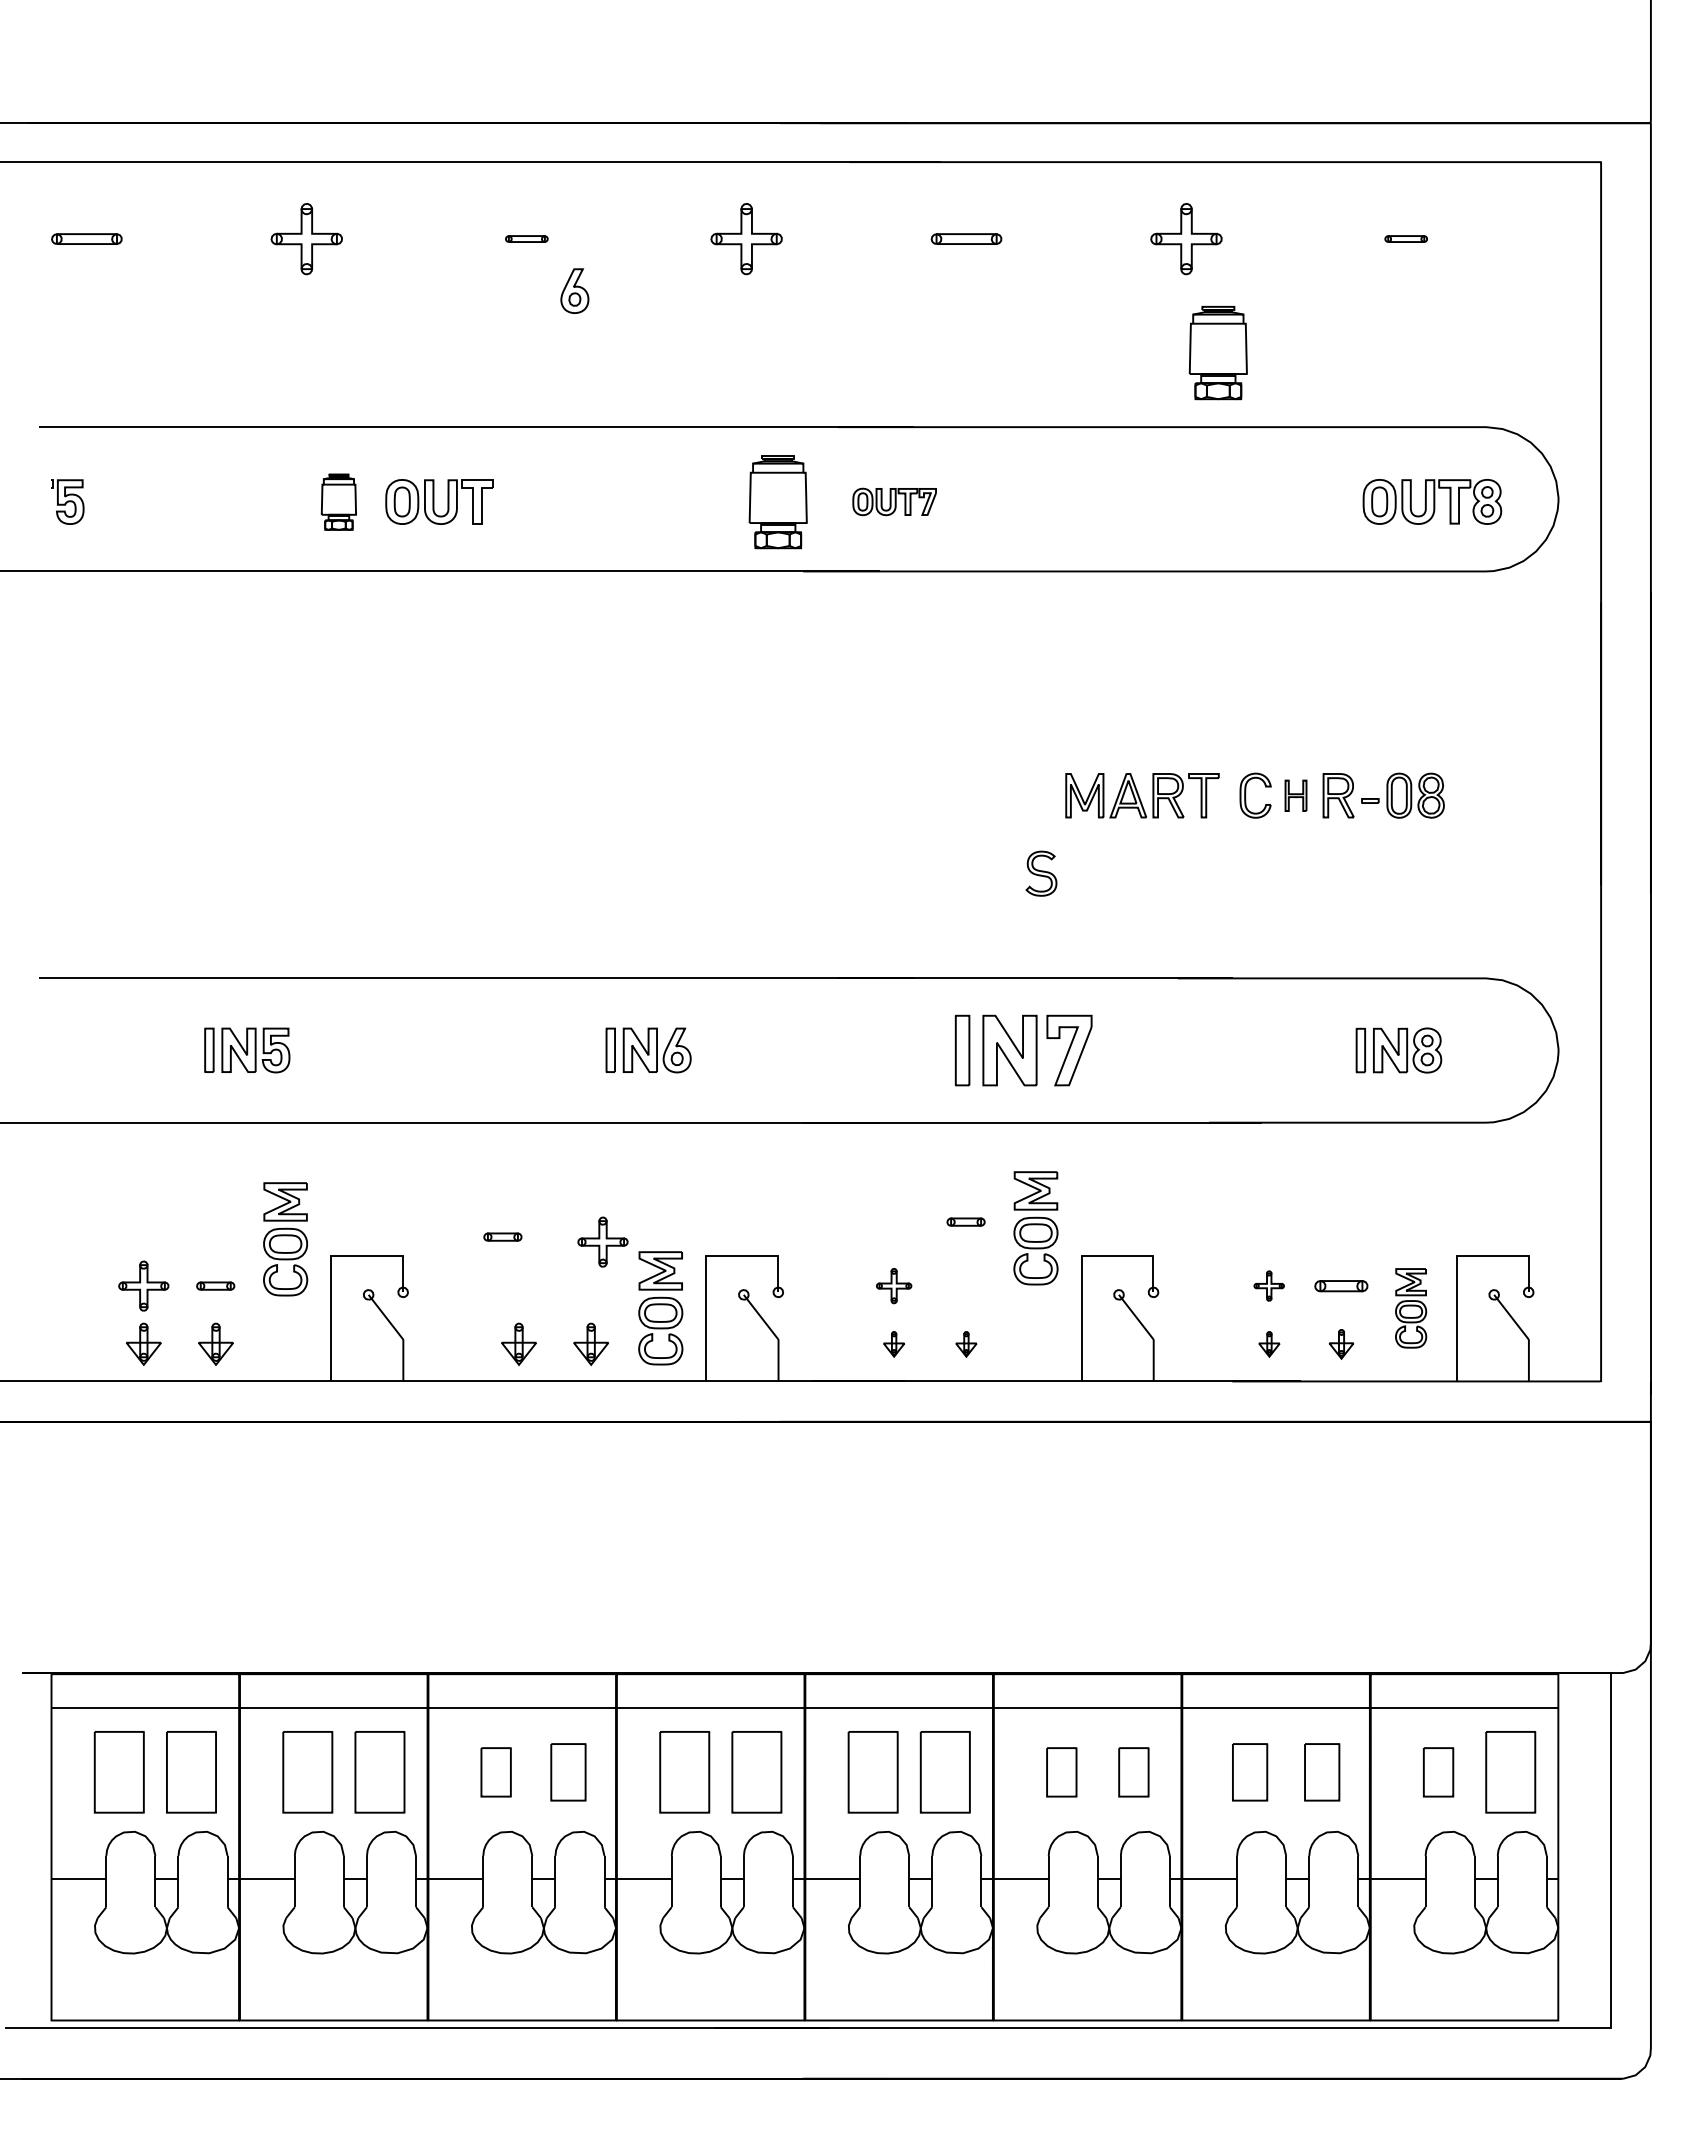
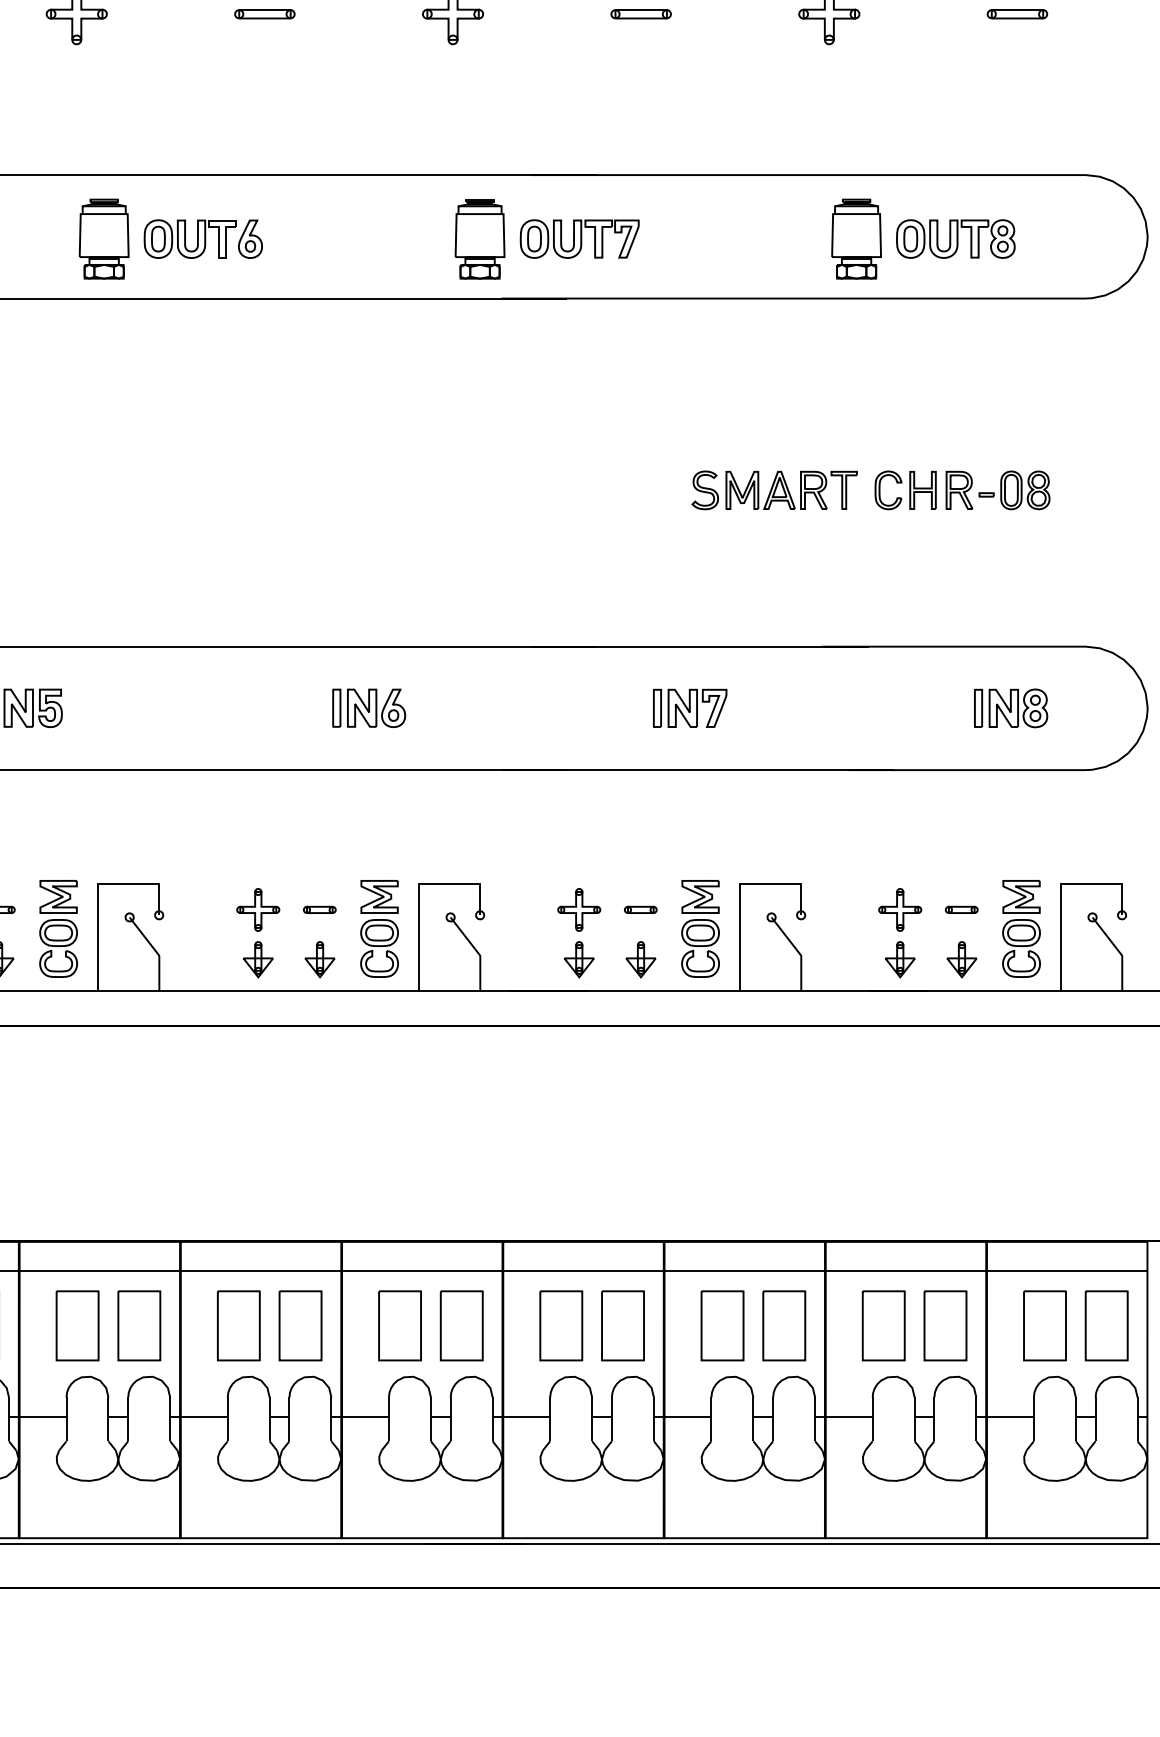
part: (526, 238) -> (264, 13), size x1.67
part: (1405, 238) -> (1016, 13), size x1.67
part: (574, 290) -> (250, 238), moved
part: (1217, 353) -> (855, 239), moved
part: (894, 501) -> (579, 238), size x1.67
part: (1432, 501) -> (955, 238), moved
part: (338, 502) -> (103, 239), size x1.67
part: (1295, 795) -> (922, 490), size x1.43
part: (1041, 873) -> (705, 490), moved
part: (1023, 1050) -> (689, 708), size x0.62
part: (965, 1221) -> (640, 909), moved
part: (1035, 1228) -> (700, 929), moved
part: (502, 1236) -> (319, 909), moved
part: (285, 1239) -> (58, 929), moved
part: (602, 1241) -> (257, 909), moved
part: (893, 1285) -> (578, 909), size x1.43
part: (1268, 1285) -> (899, 909), size x1.67
part: (1340, 1285) -> (961, 909), size x0.71
part: (1410, 1308) -> (1020, 929), size x1.43
part: (893, 1344) -> (578, 959), size x1.67
part: (966, 1344) -> (641, 959), size x1.67
part: (1269, 1344) -> (900, 959), size x1.67
part: (1341, 1344) -> (961, 959), size x1.43
part: (495, 1772) -> (238, 1326), size x1.67
part: (568, 1772) -> (300, 1326), size x1.43
part: (1061, 1772) -> (722, 1326), size x1.67
part: (1133, 1772) -> (783, 1326), size x1.67
part: (1249, 1772) -> (883, 1326), size x1.43
part: (1321, 1772) -> (944, 1326), size x1.43
part: (1438, 1772) -> (1044, 1326), size x1.67

